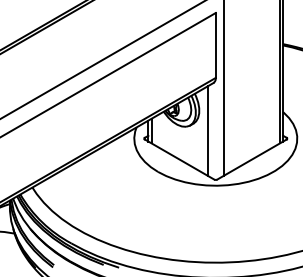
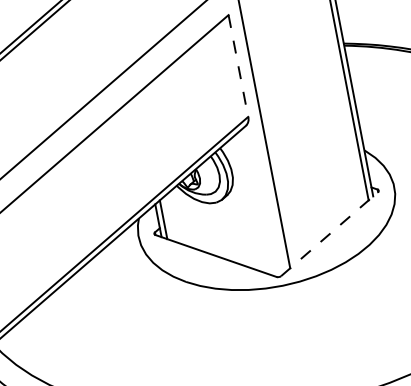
line: (215, 45) -> (237, 66), solid -> dashed
line: (207, 130) -> (251, 201), removed
line: (252, 159) -> (330, 233), solid -> dashed

